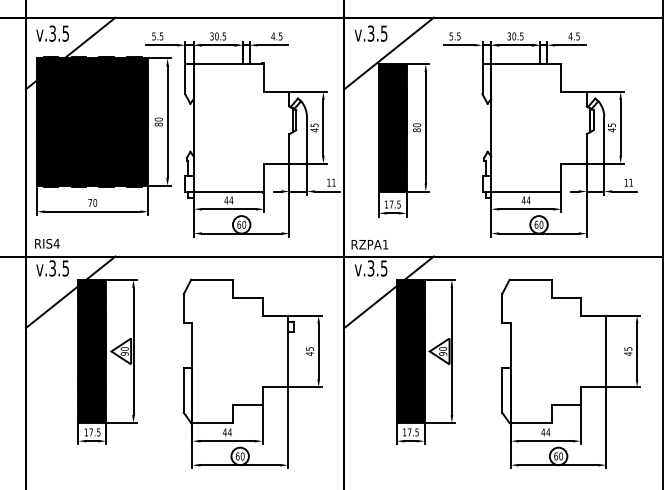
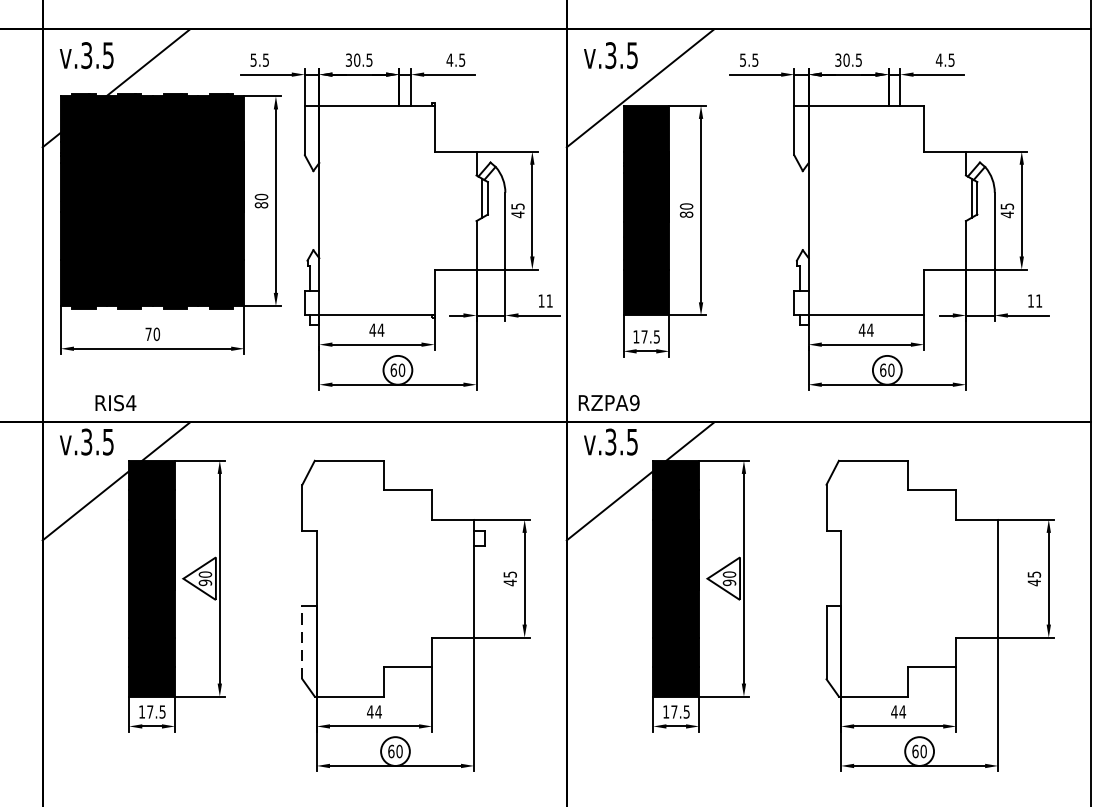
text: (47, 243) -> (116, 402), moved
text: (385, 244) -> (634, 402), RZPA1 -> RZPA9
line: (183, 389) -> (302, 641), solid -> dashed

